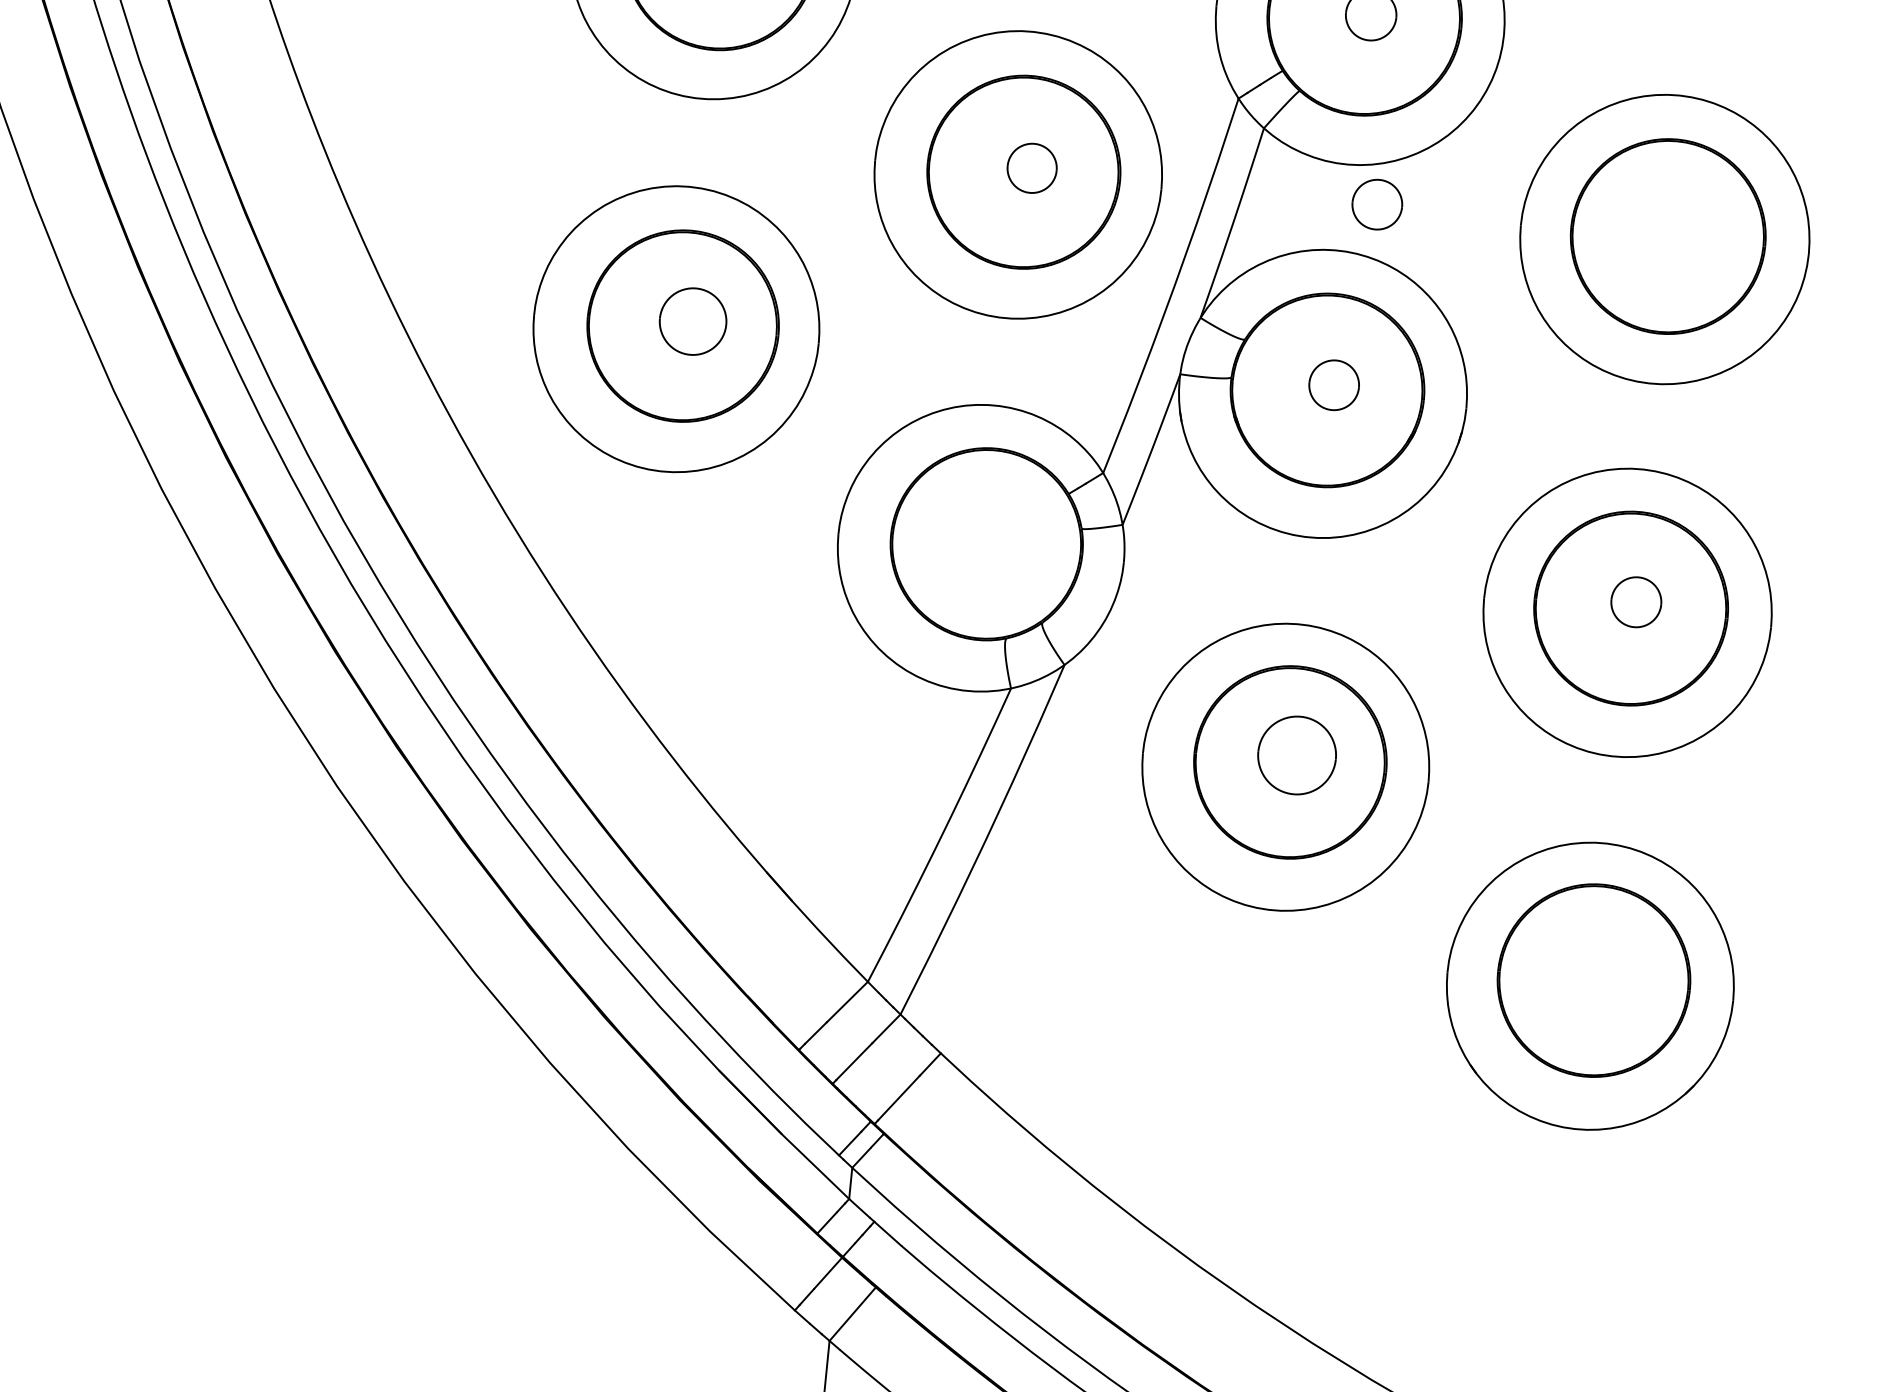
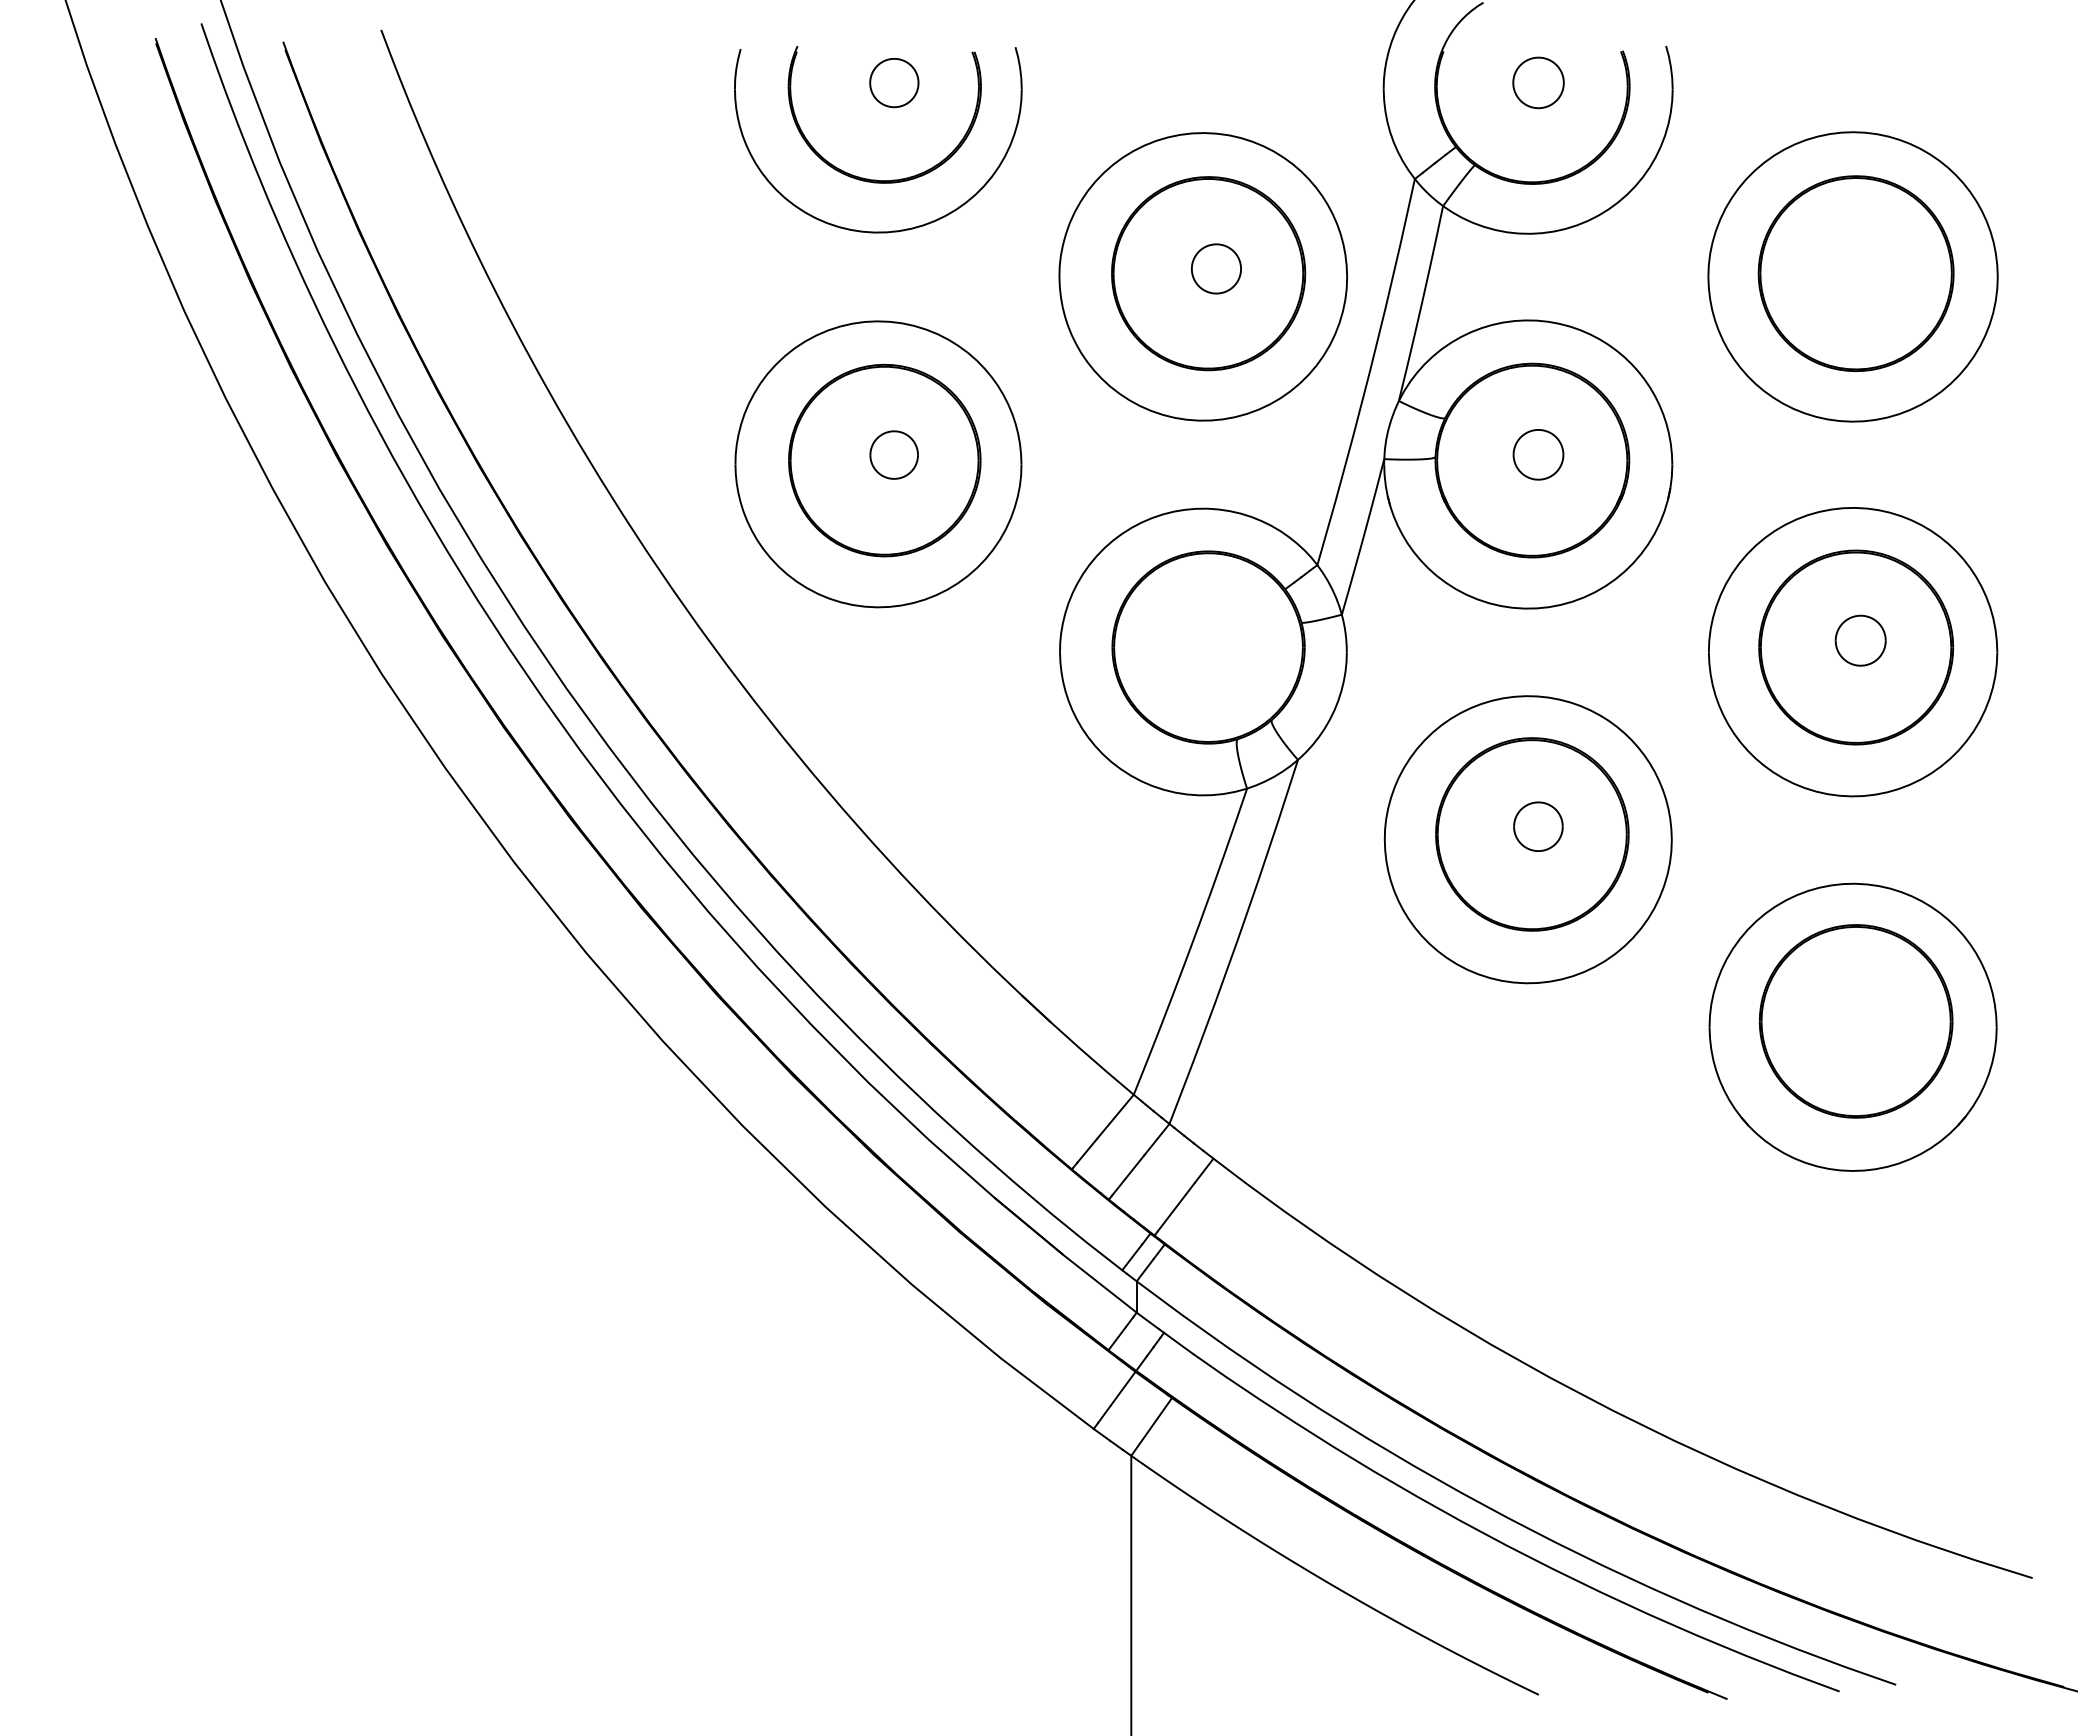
part: (1377, 204) -> (1563, 270), removed
part: (692, 320) -> (893, 454), size x0.71
part: (1297, 755) -> (1538, 826), size x0.62

